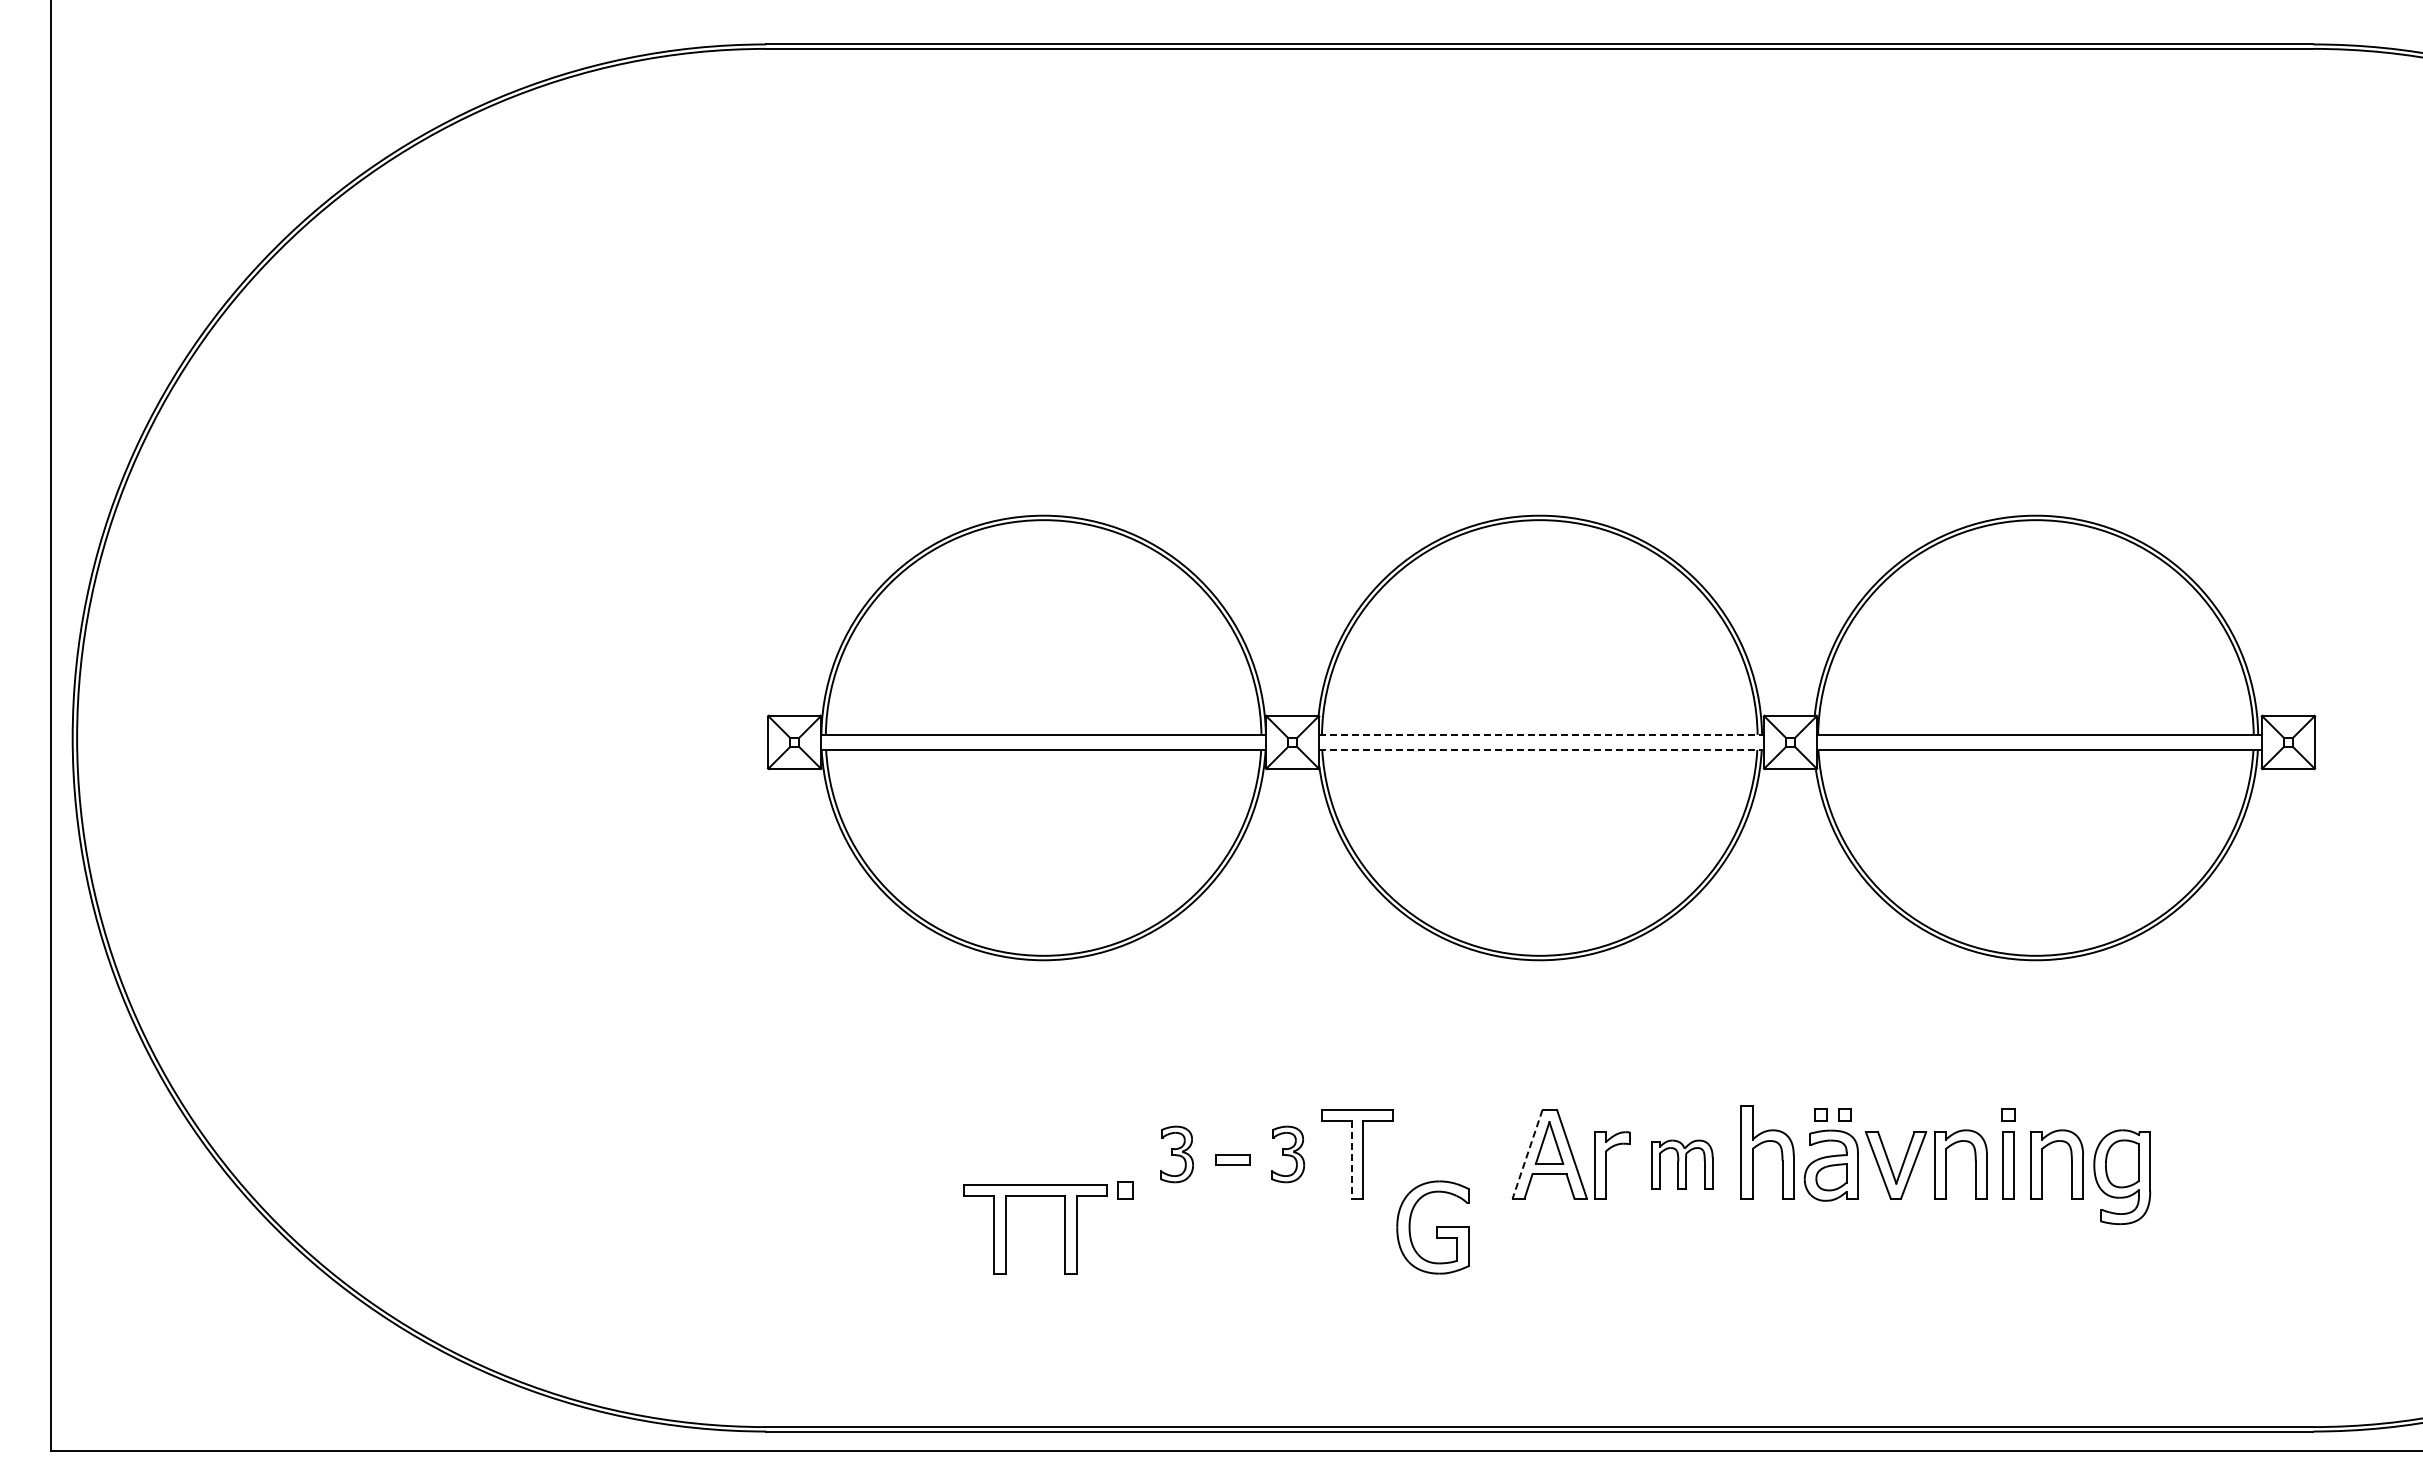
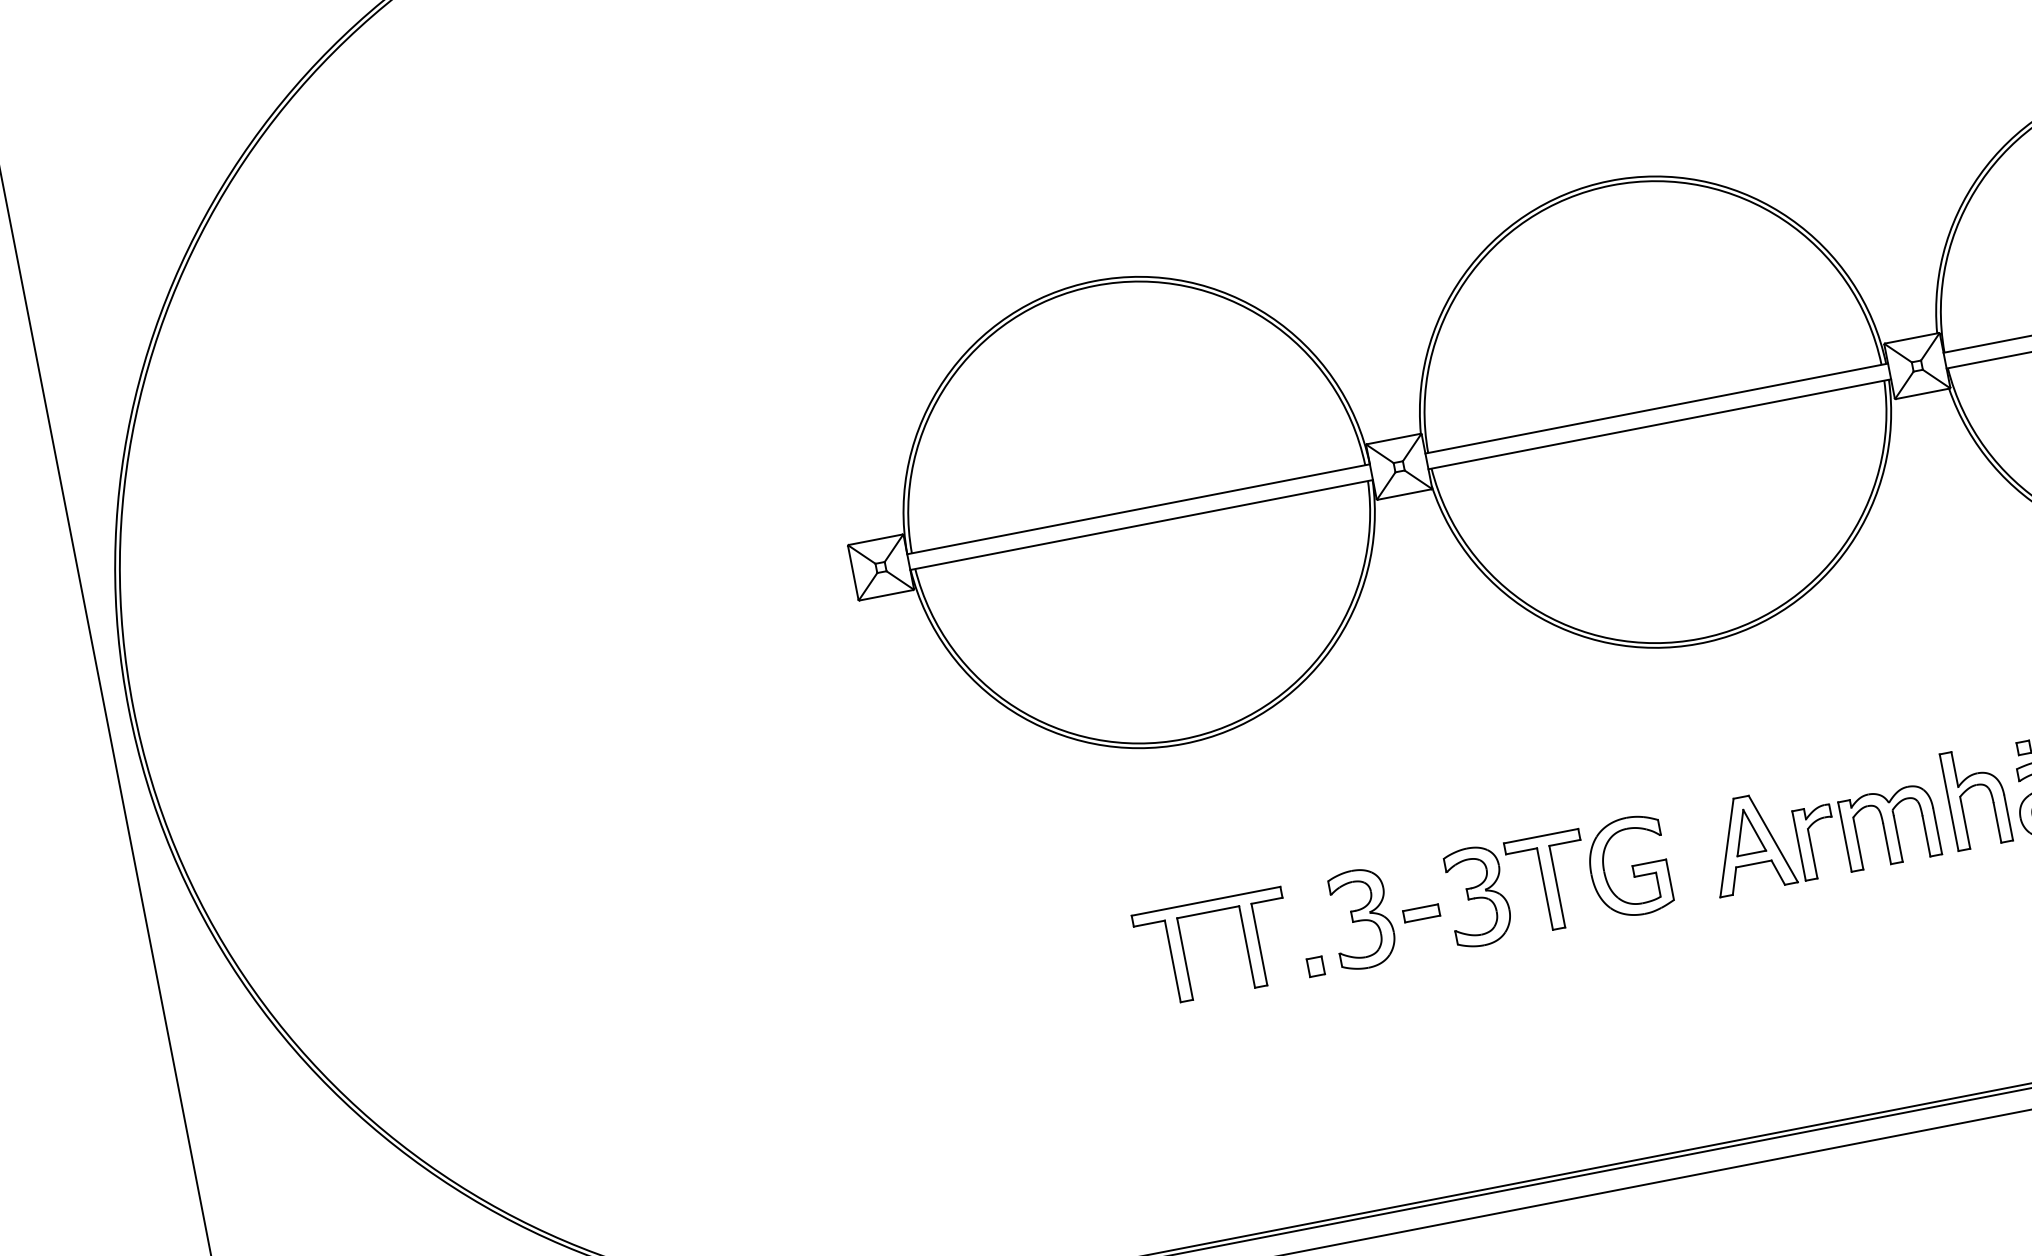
line: (1542, 734) -> (1657, 407), dashed -> solid
line: (1542, 750) -> (1660, 424), dashed -> solid
part: (1176, 1154) -> (1361, 919), size x1.67
part: (1287, 1154) -> (1477, 896), size x1.67
line: (1527, 1154) -> (1726, 848), dashed -> solid
line: (1351, 1160) -> (1545, 889), dashed -> solid
part: (1682, 1164) -> (1890, 827), size x1.43
part: (1432, 1227) -> (1628, 867), moved
part: (1006, 1229) -> (1184, 953), moved

